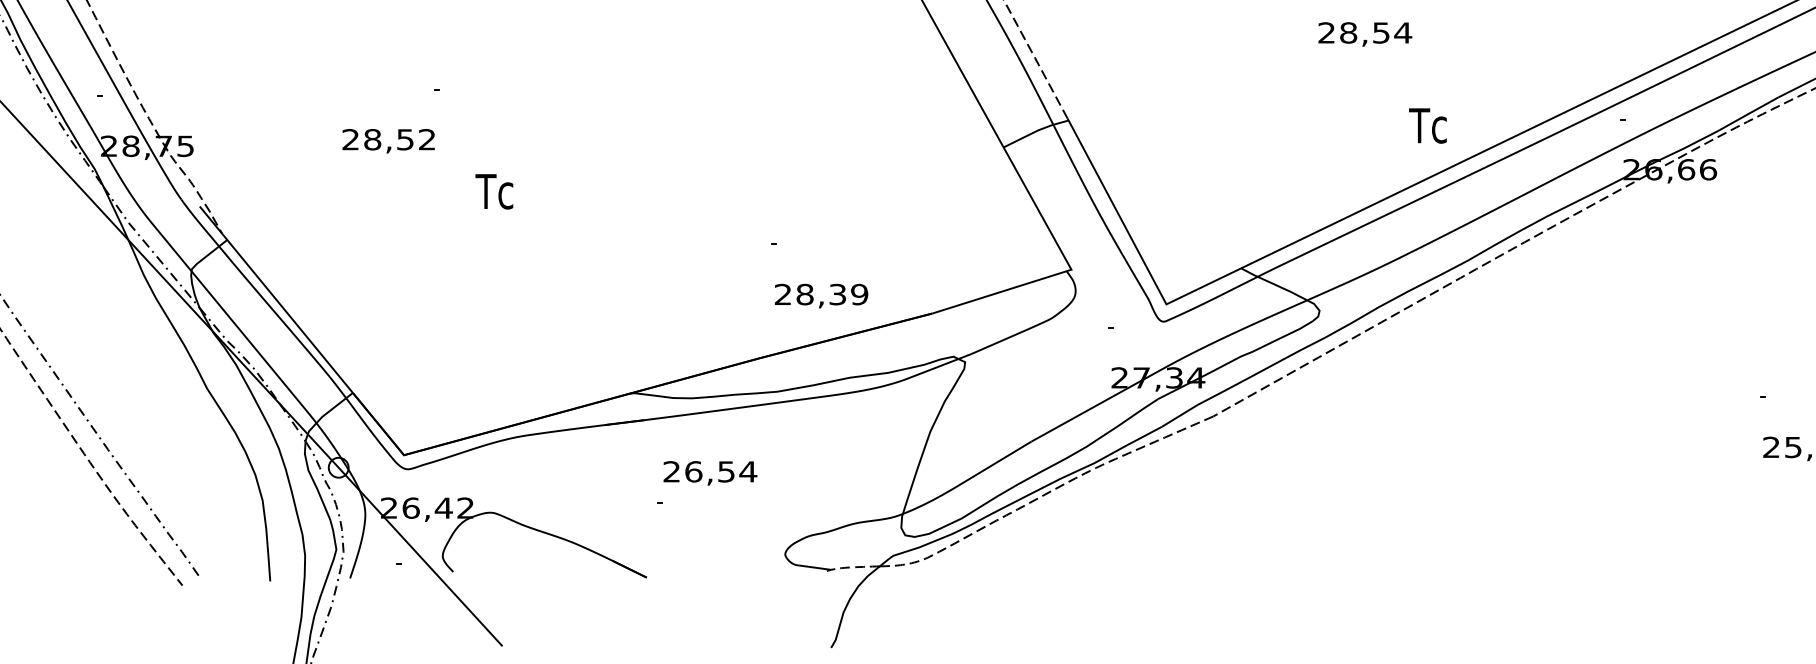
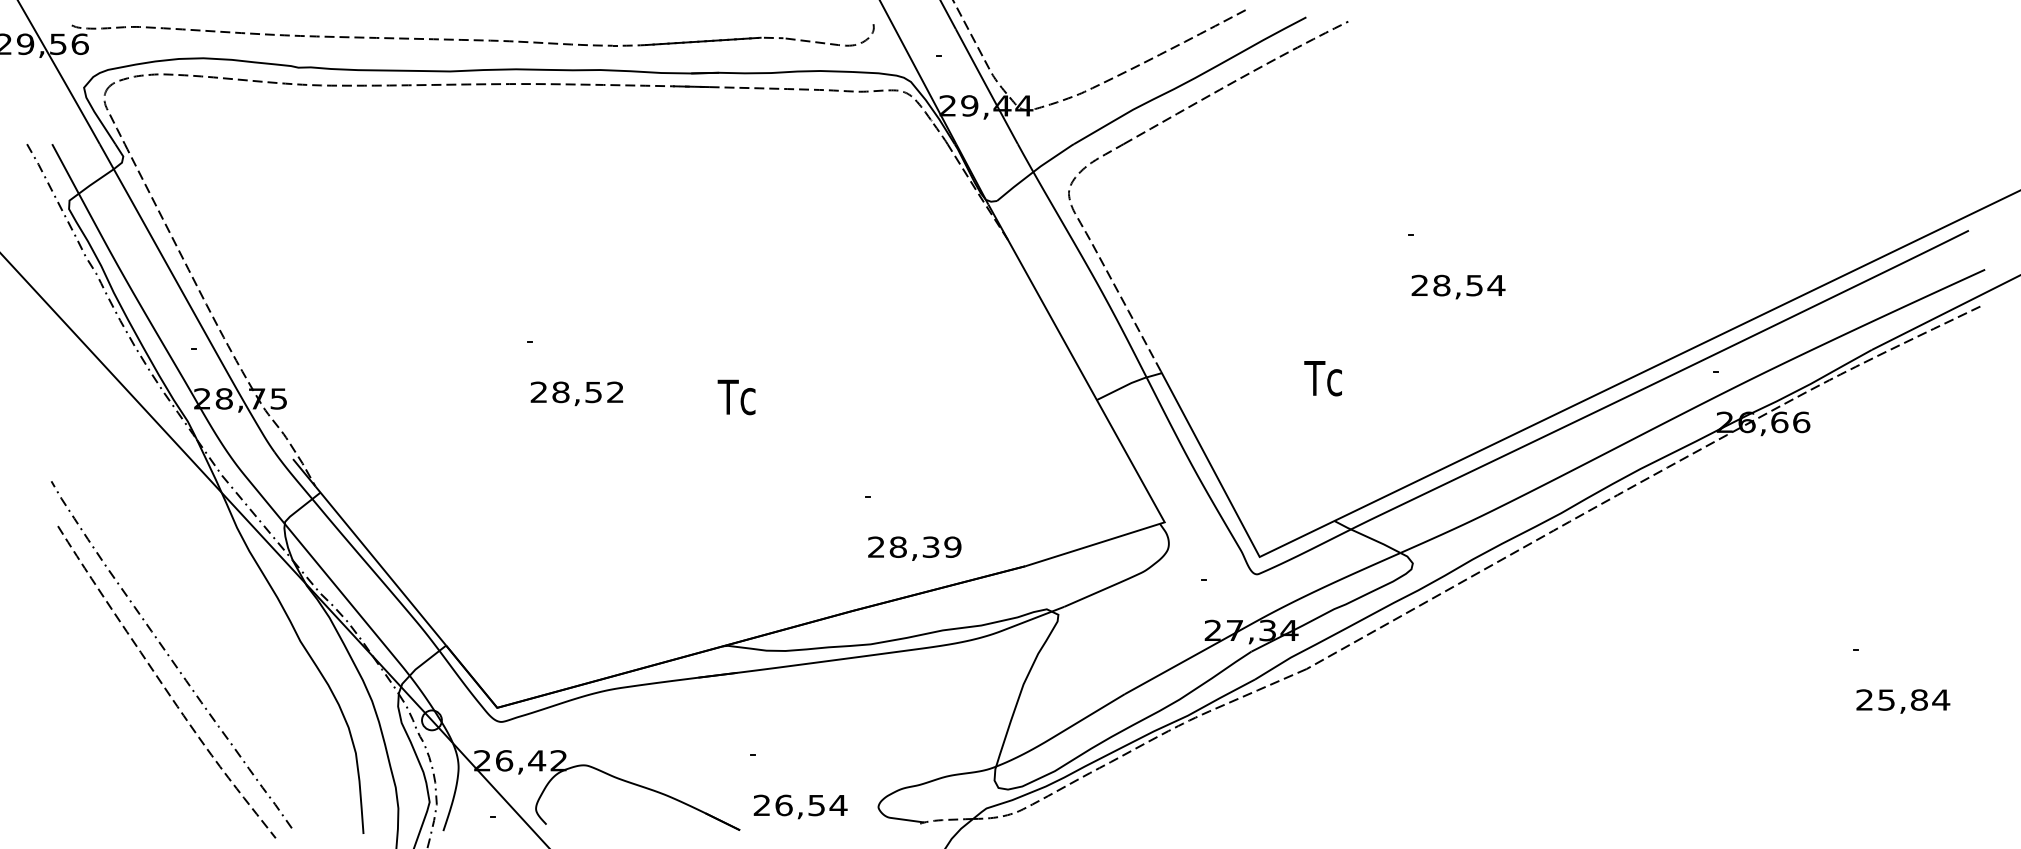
text: (1427, 125) -> (1322, 378), moved
text: (388, 140) -> (576, 393), moved
text: (494, 191) -> (736, 397), moved
text: (710, 472) -> (800, 806), moved

